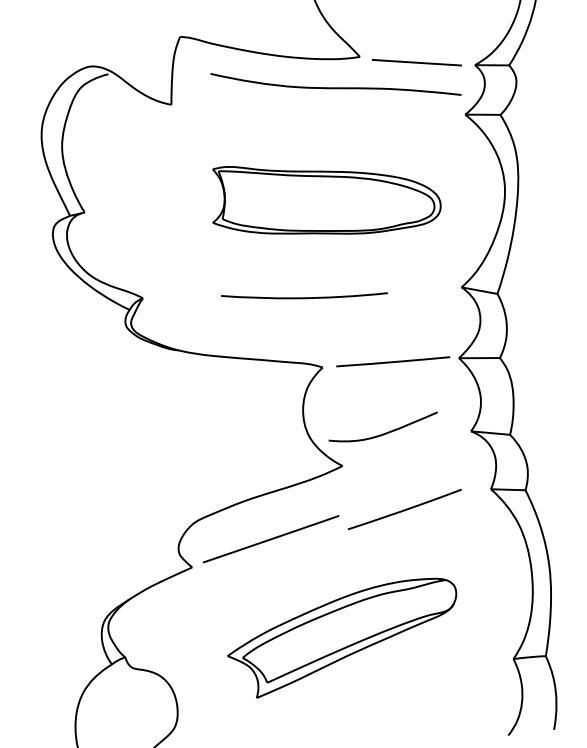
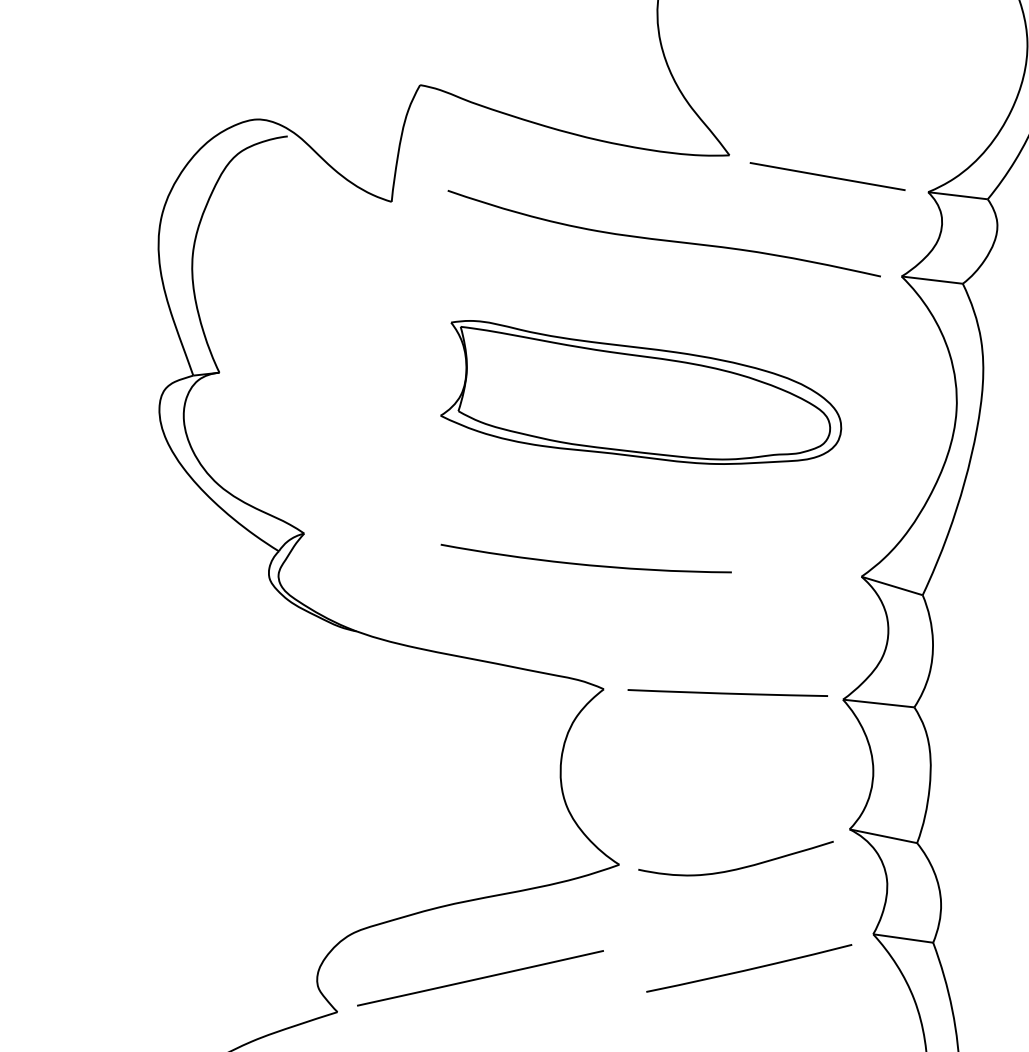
curve: (335, 87) -> (662, 238), moved
curve: (385, 432) -> (738, 866), moved
line: (404, 509) -> (748, 968), moved

